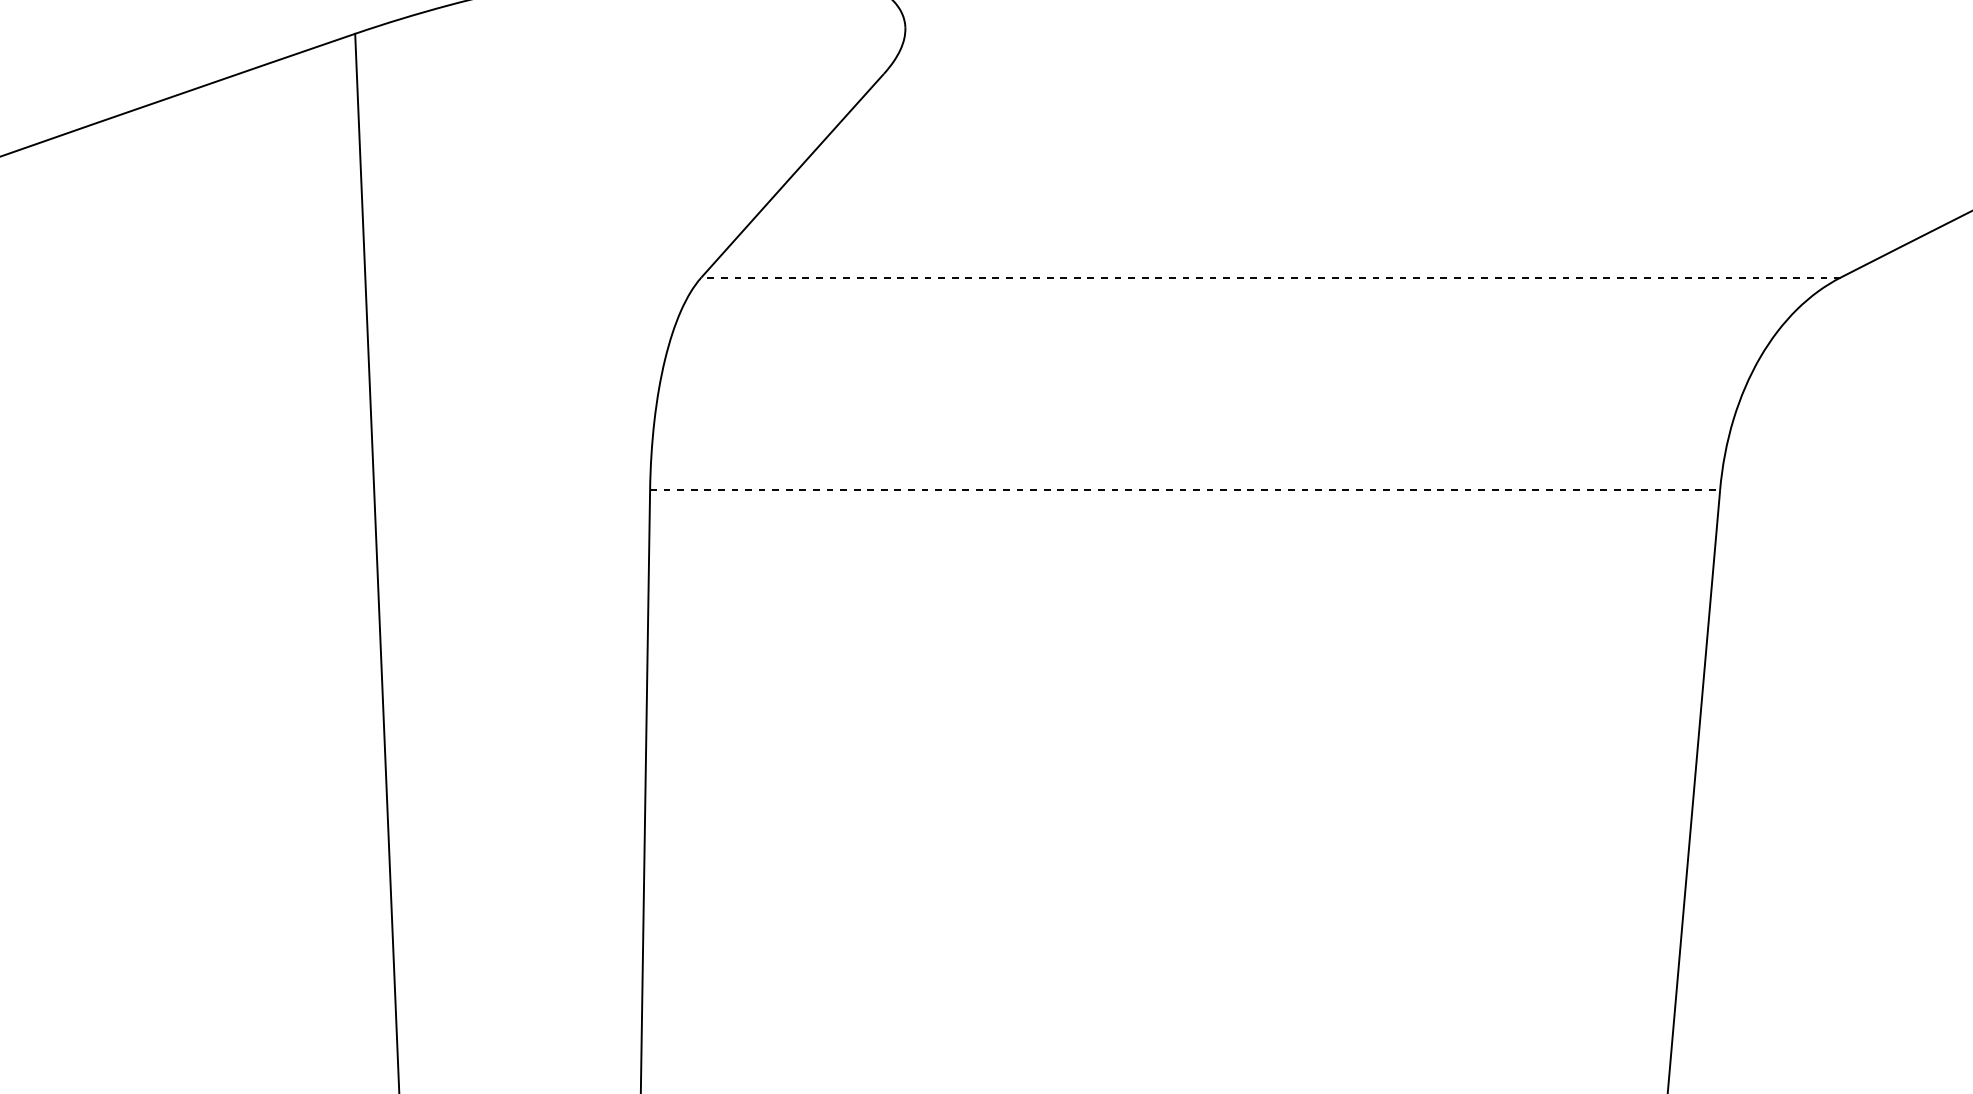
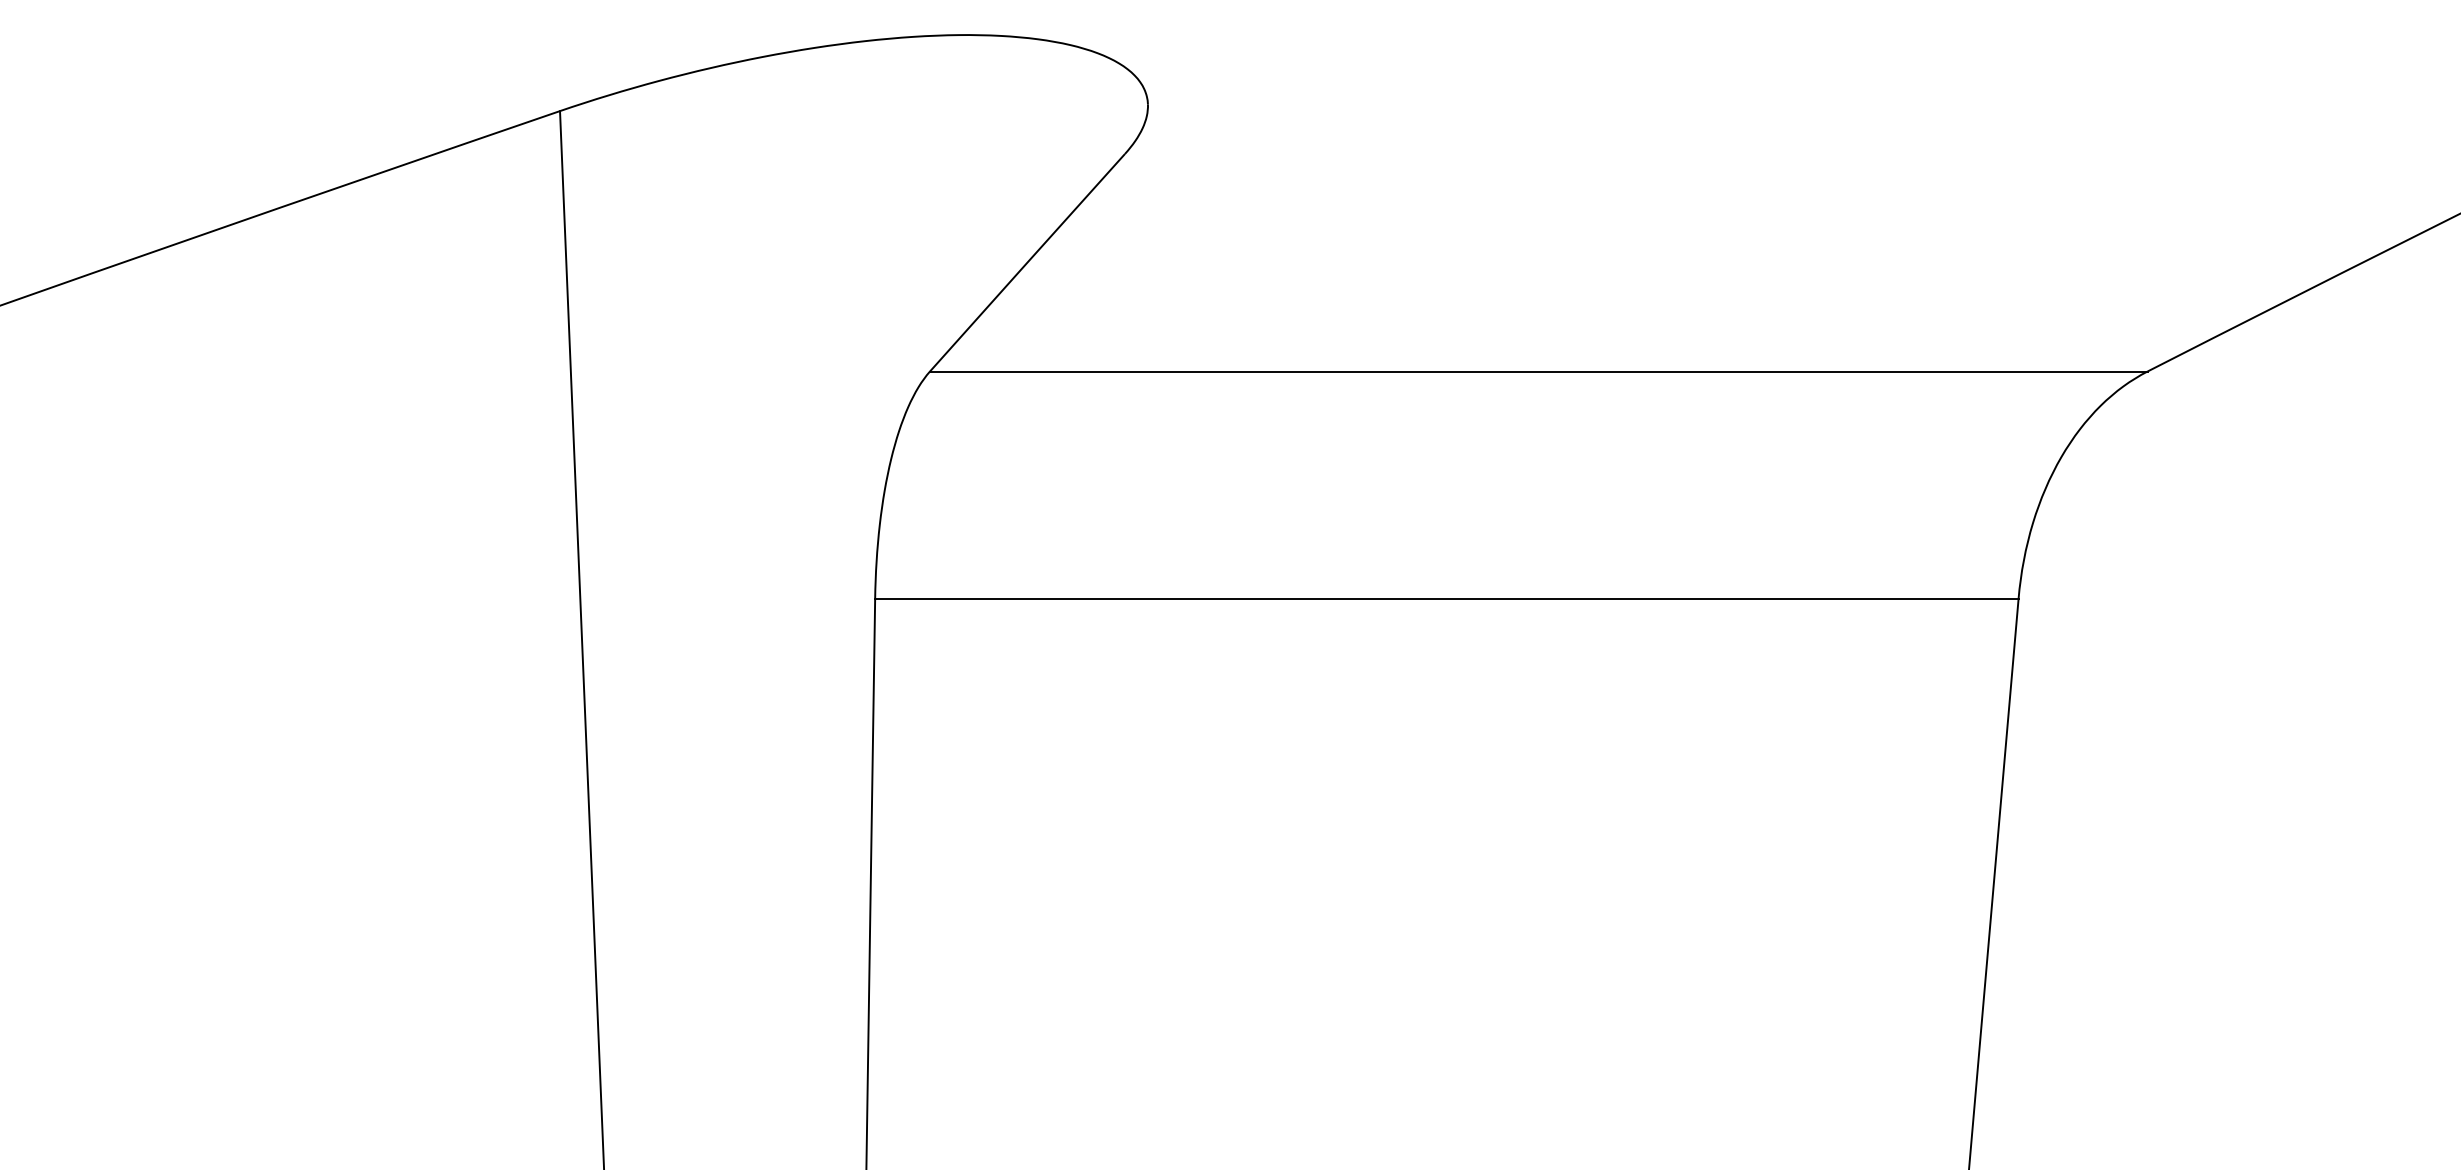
line: (1270, 277) -> (1538, 371), dashed -> solid
line: (1184, 489) -> (1446, 598), dashed -> solid

